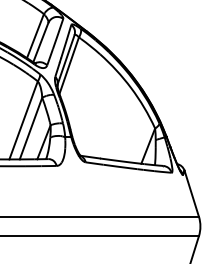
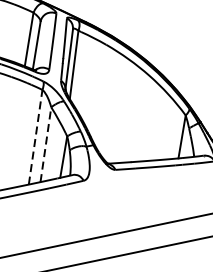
line: (23, 120) -> (35, 137), solid -> dashed
line: (31, 128) -> (46, 144), solid -> dashed

